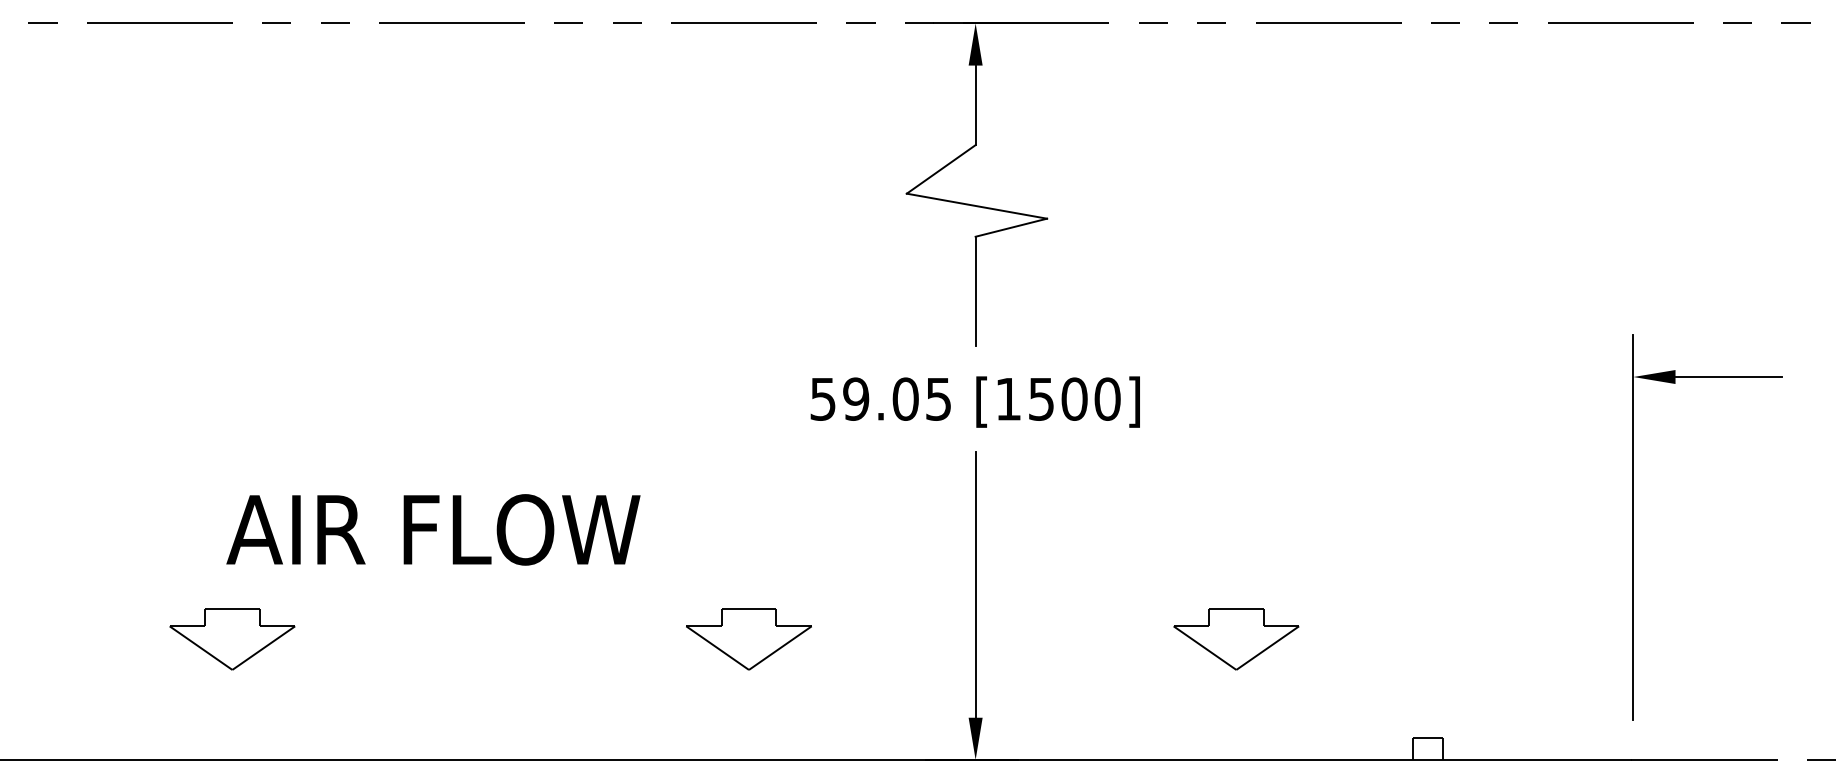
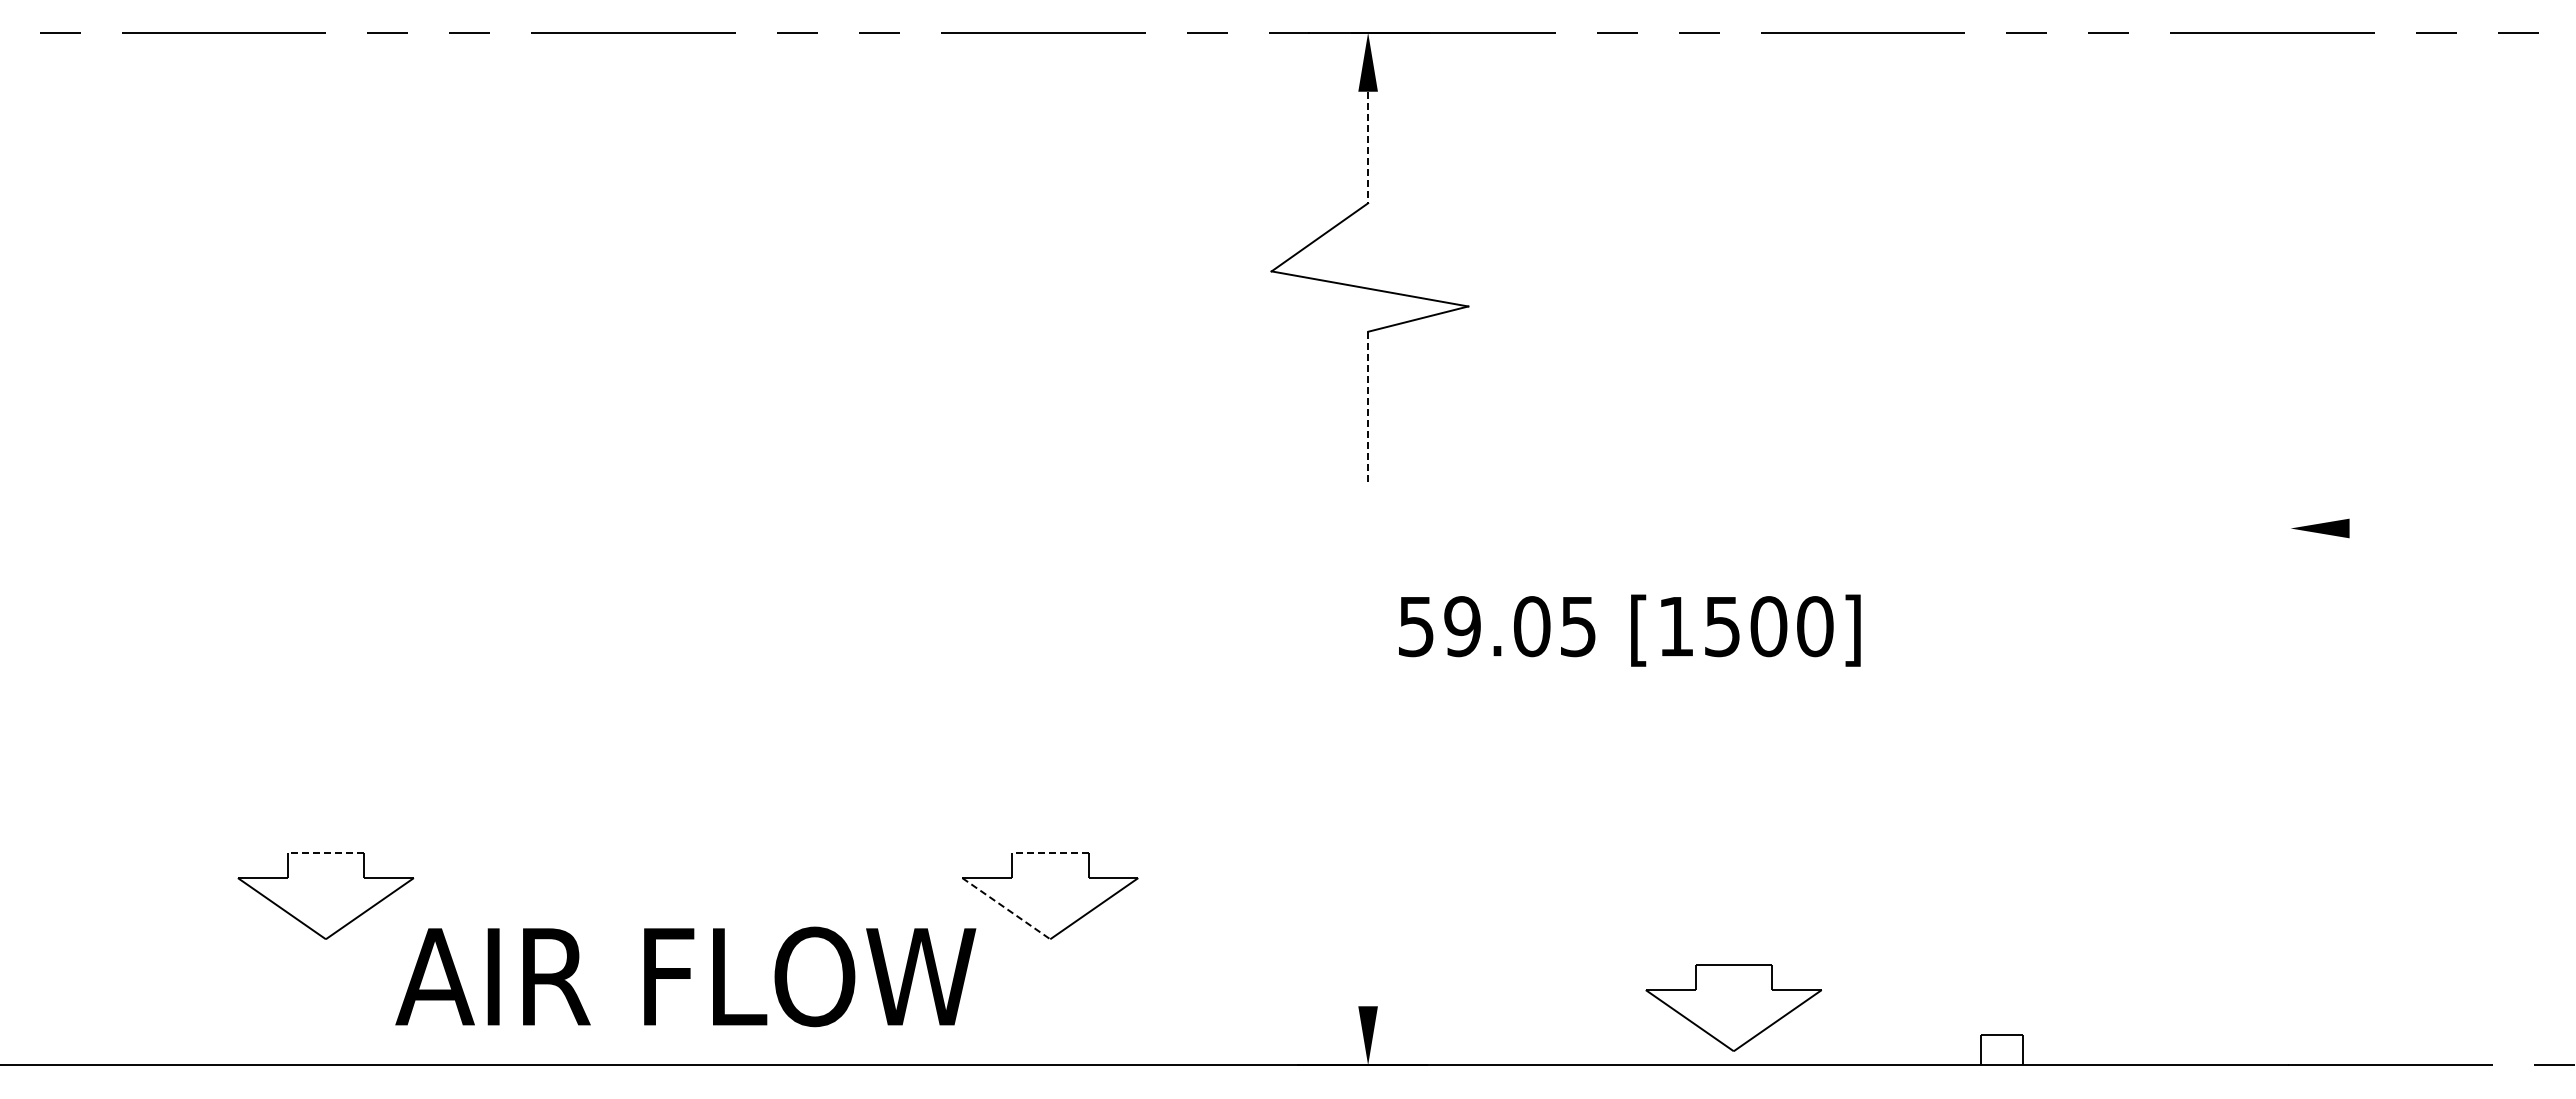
line: (975, 105) -> (1368, 147), solid -> dashed
line: (975, 291) -> (1368, 408), solid -> dashed
line: (1728, 377) -> (2423, 528), removed
text: (975, 401) -> (1629, 630), moved
line: (1633, 527) -> (2290, 739), removed
text: (433, 529) -> (685, 976), moved
line: (975, 585) -> (1368, 820), removed
line: (232, 608) -> (325, 853), solid -> dashed
line: (748, 608) -> (1049, 853), solid -> dashed
part: (1236, 638) -> (1733, 1007), moved
line: (717, 648) -> (1006, 908), solid -> dashed

